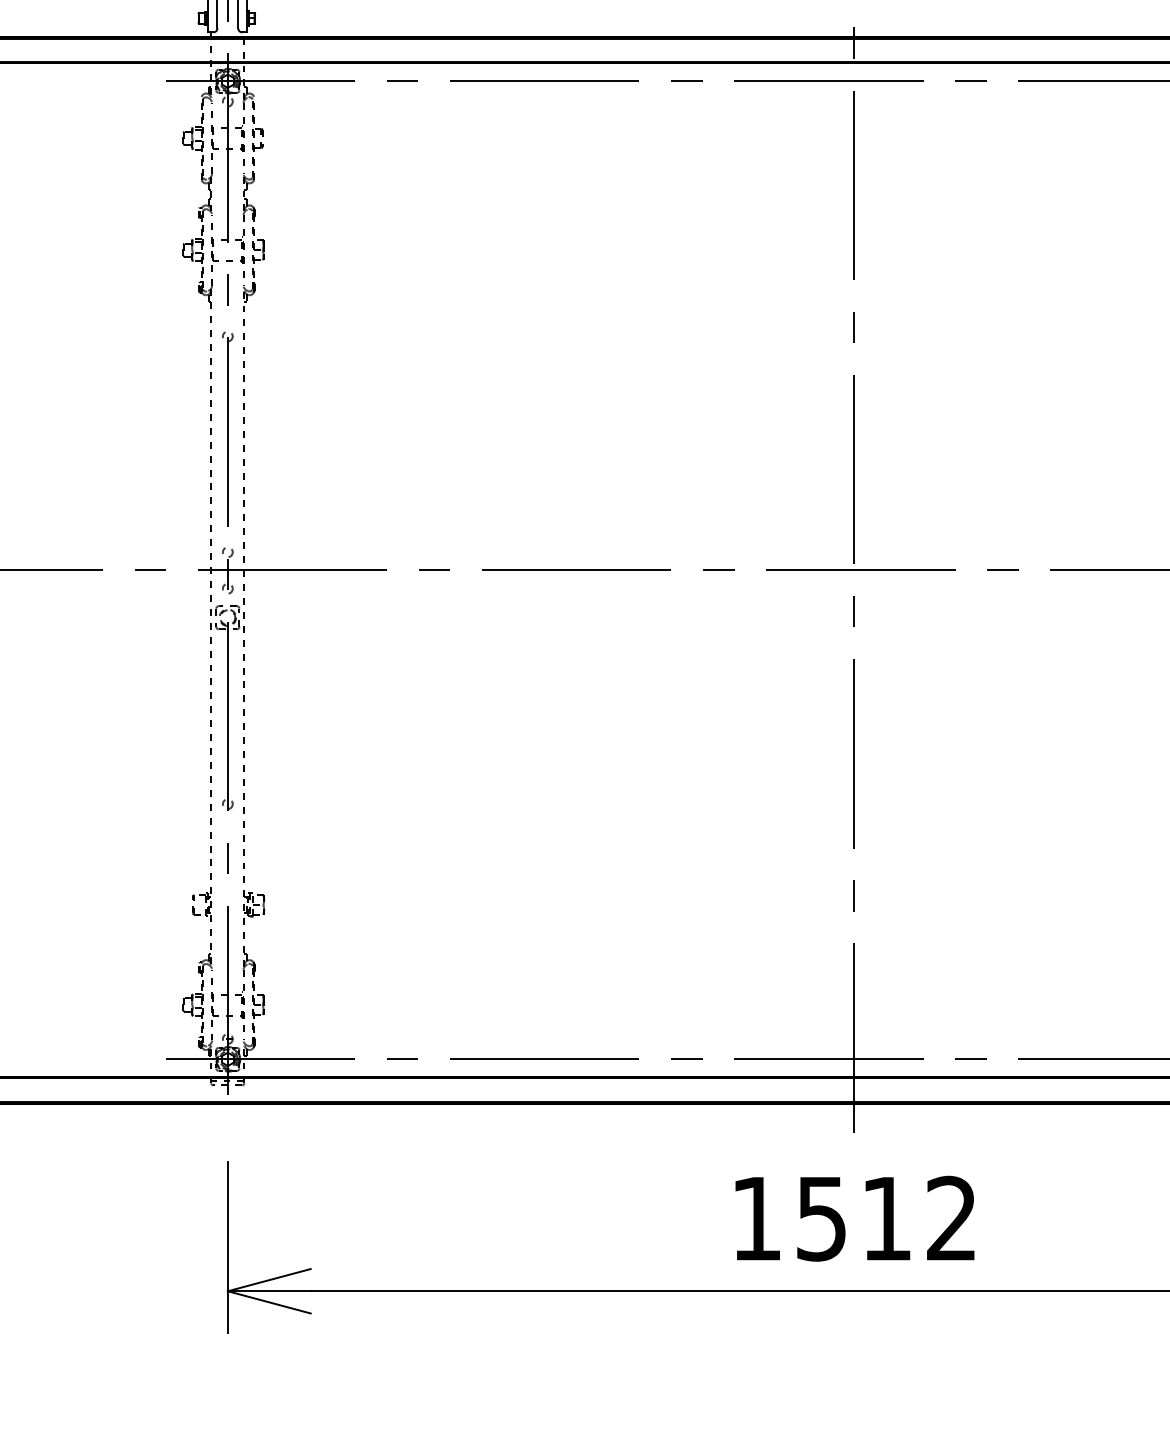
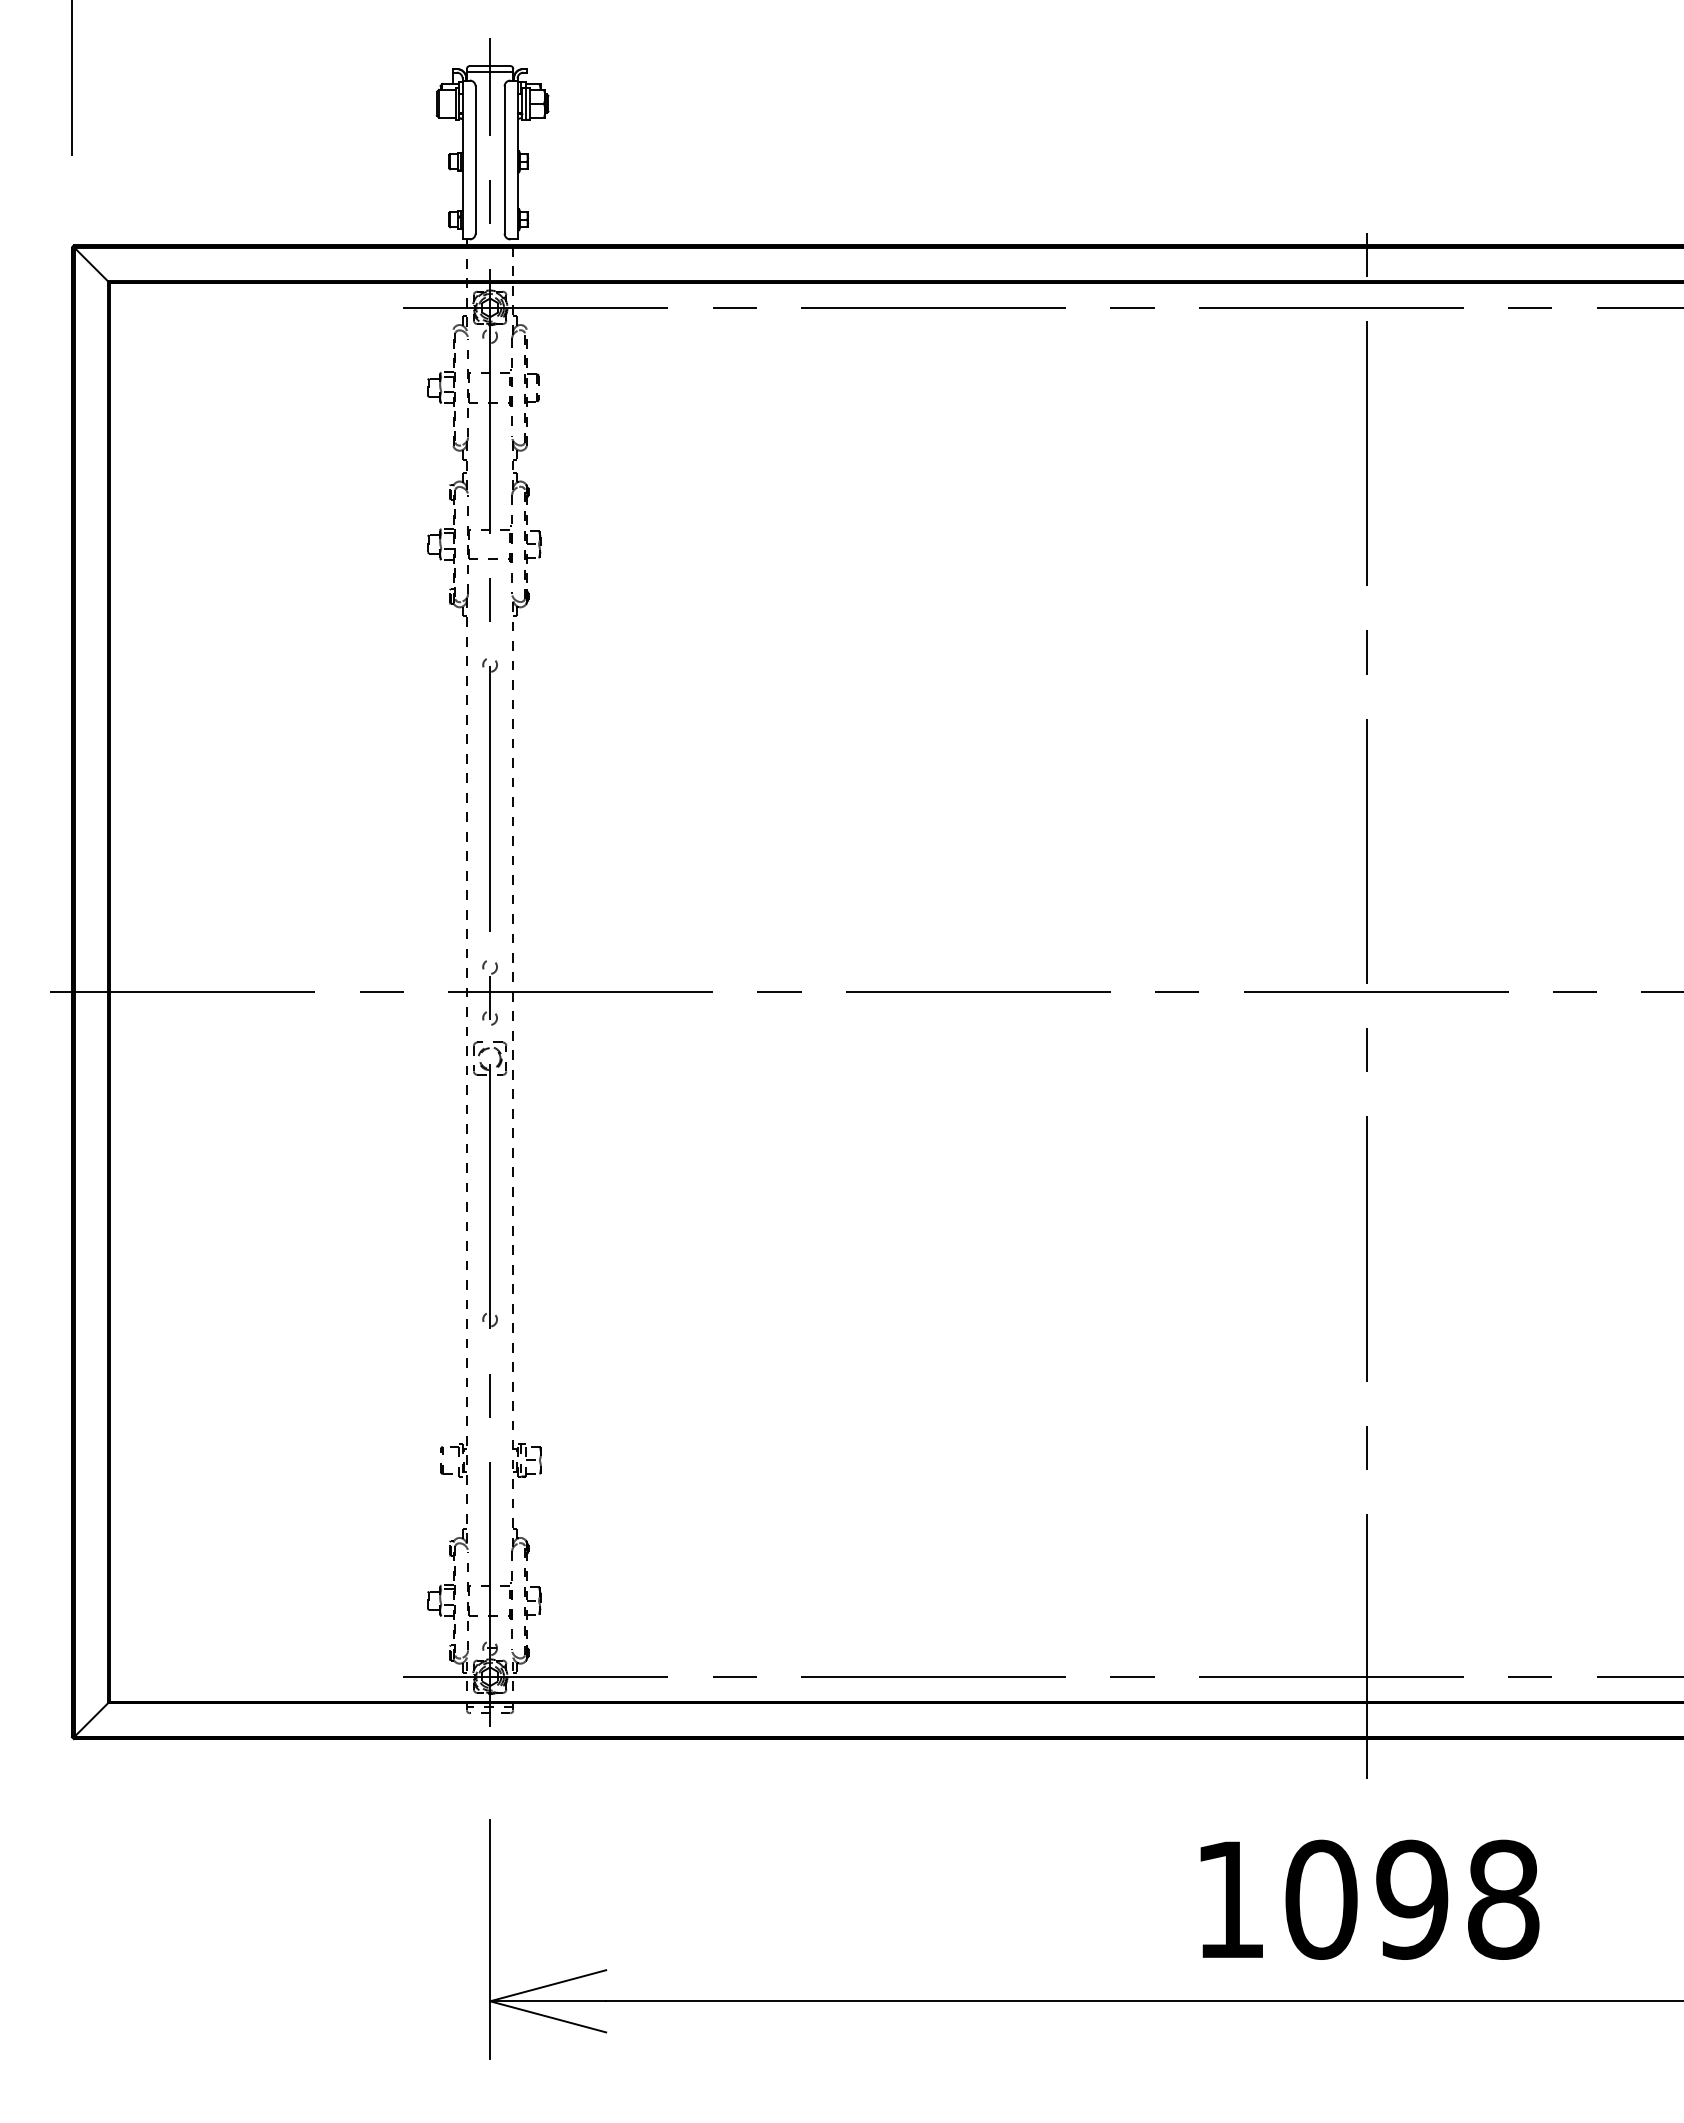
text: (886, 1218) -> (1412, 1899), 1512 -> 1098

